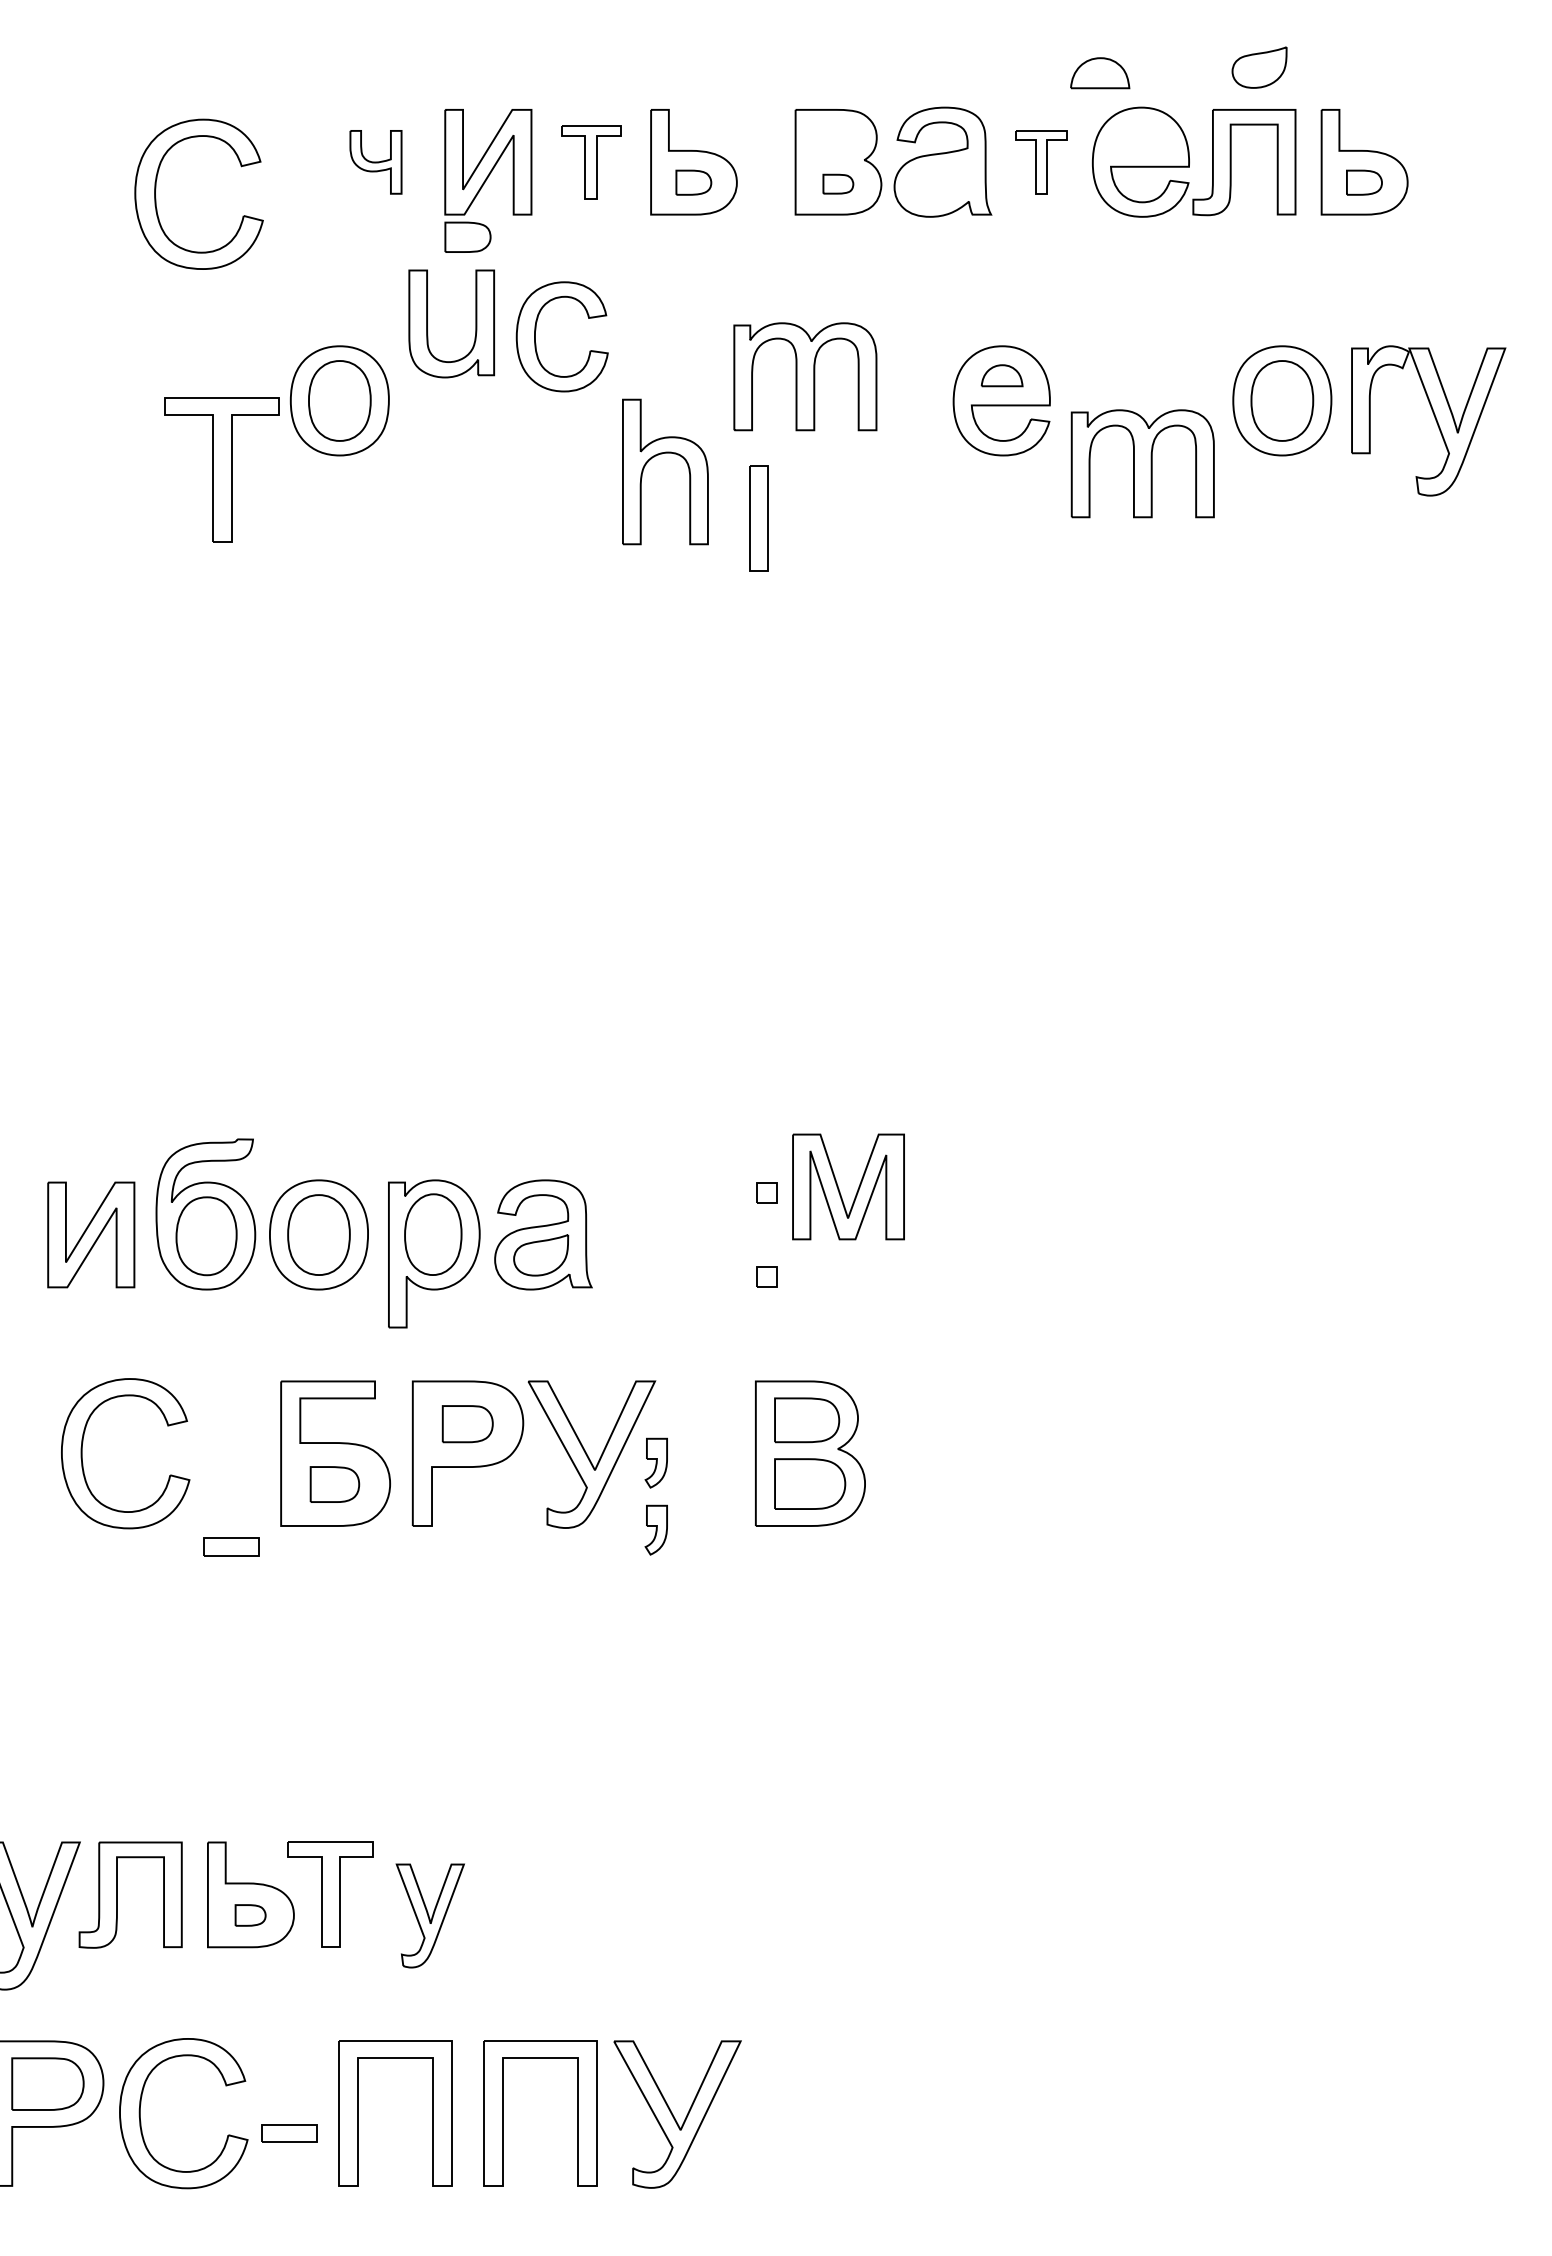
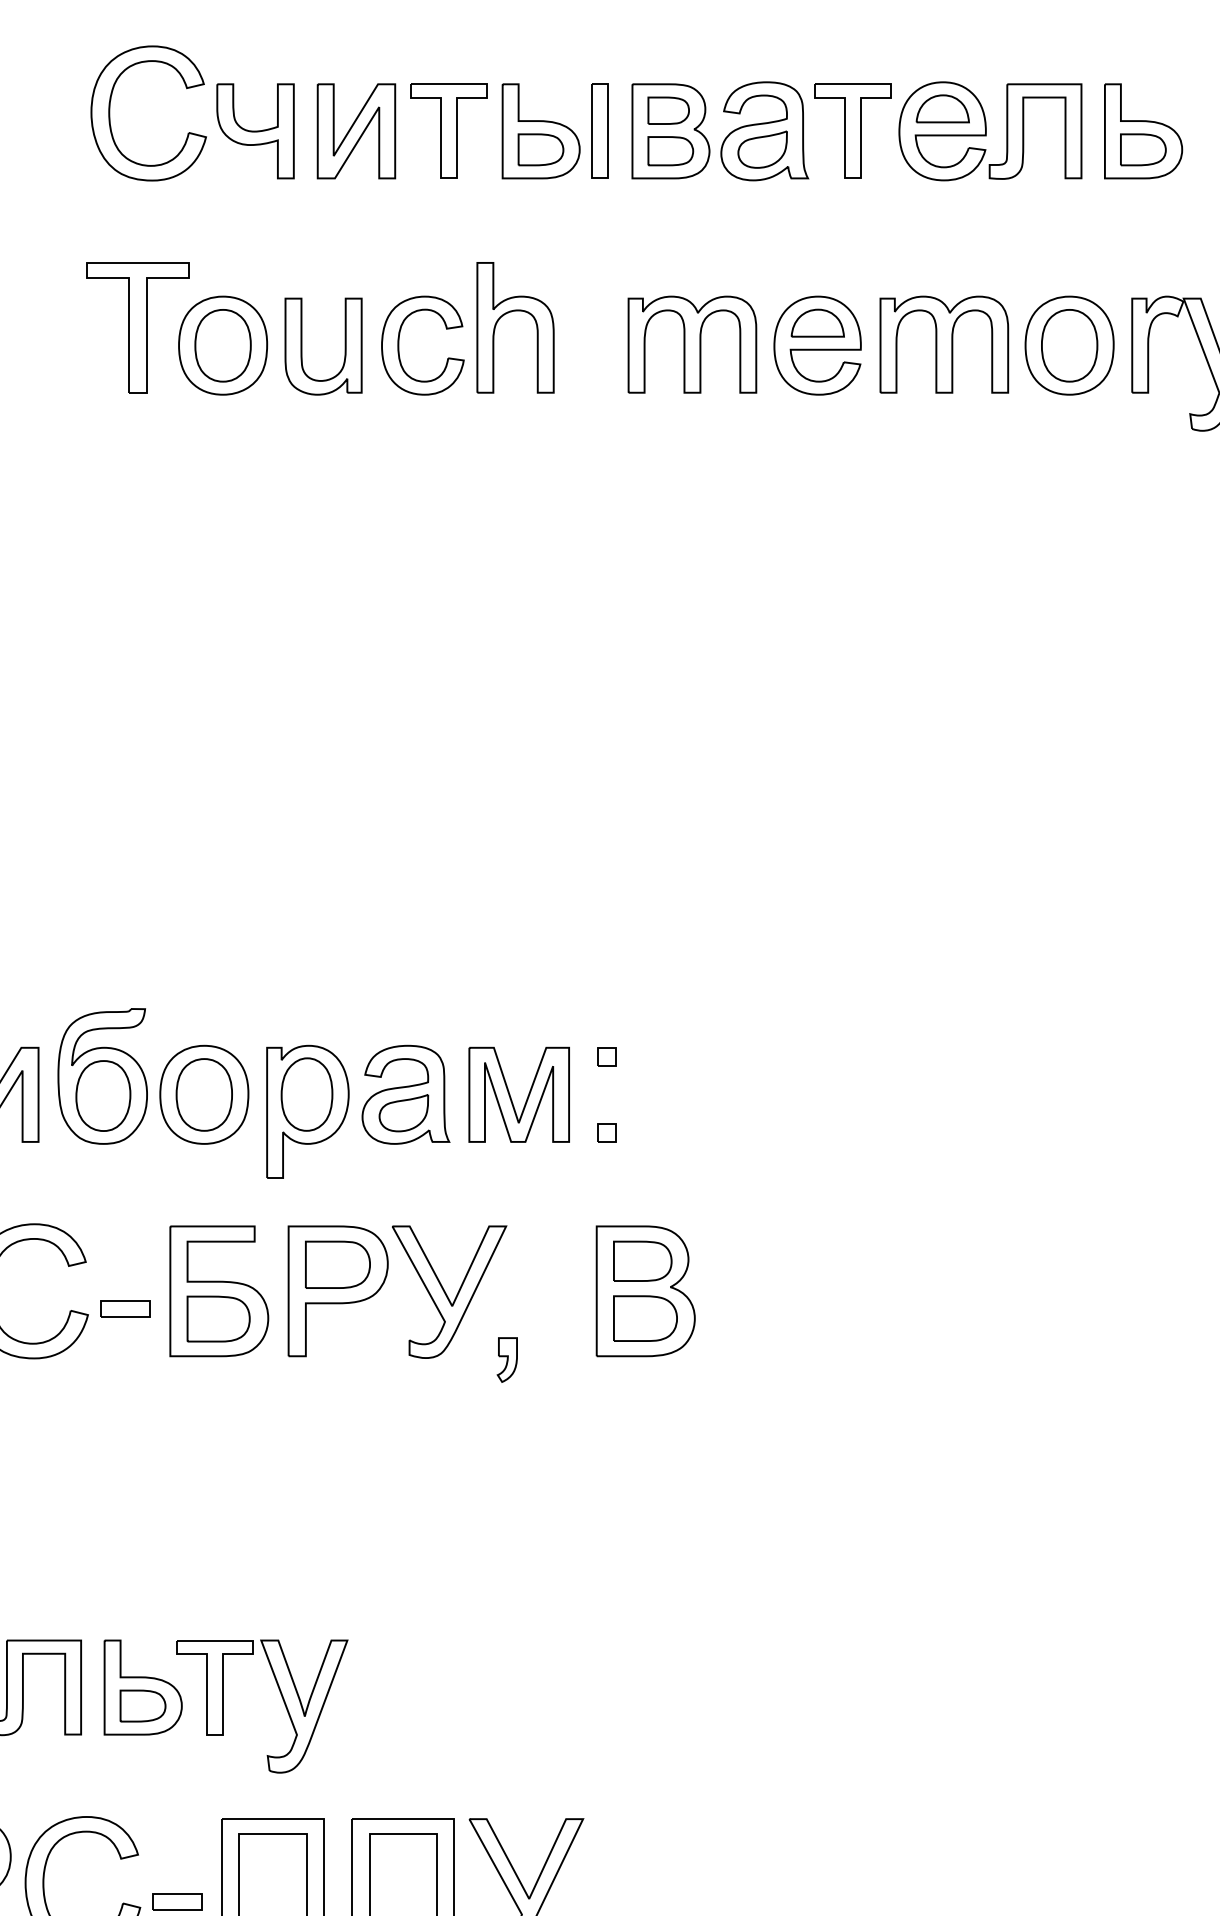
part: (1259, 67) -> (762, 149), moved
part: (1100, 73) -> (943, 109), moved
part: (375, 162) -> (255, 131), size x1.67
part: (591, 162) -> (449, 131), size x1.43
part: (1041, 162) -> (853, 131), size x1.67
part: (693, 182) -> (540, 149), size x1.43
part: (1364, 182) -> (1143, 149), size x1.43
part: (838, 183) -> (670, 150), size x1.67
part: (156, 189) -> (110, 109), moved
part: (467, 236) -> (668, 110), moved
part: (427, 323) -> (301, 346), moved
part: (536, 330) -> (399, 339), moved
part: (1002, 375) -> (818, 322), size x1.43
part: (805, 376) -> (692, 344), moved
part: (662, 454) -> (512, 312), moved
part: (1142, 463) -> (944, 344), moved
part: (221, 469) -> (137, 327), moved
part: (758, 518) -> (599, 131), moved
part: (839, 1188) -> (511, 1096), moved
part: (467, 1423) -> (337, 1264), size x1.43
part: (655, 1462) -> (506, 1299), removed
part: (334, 1484) -> (218, 1318), size x1.43
part: (231, 1546) -> (125, 1309), moved
part: (250, 1915) -> (142, 1706), size x1.67
part: (430, 1915) -> (304, 1706), size x1.43

